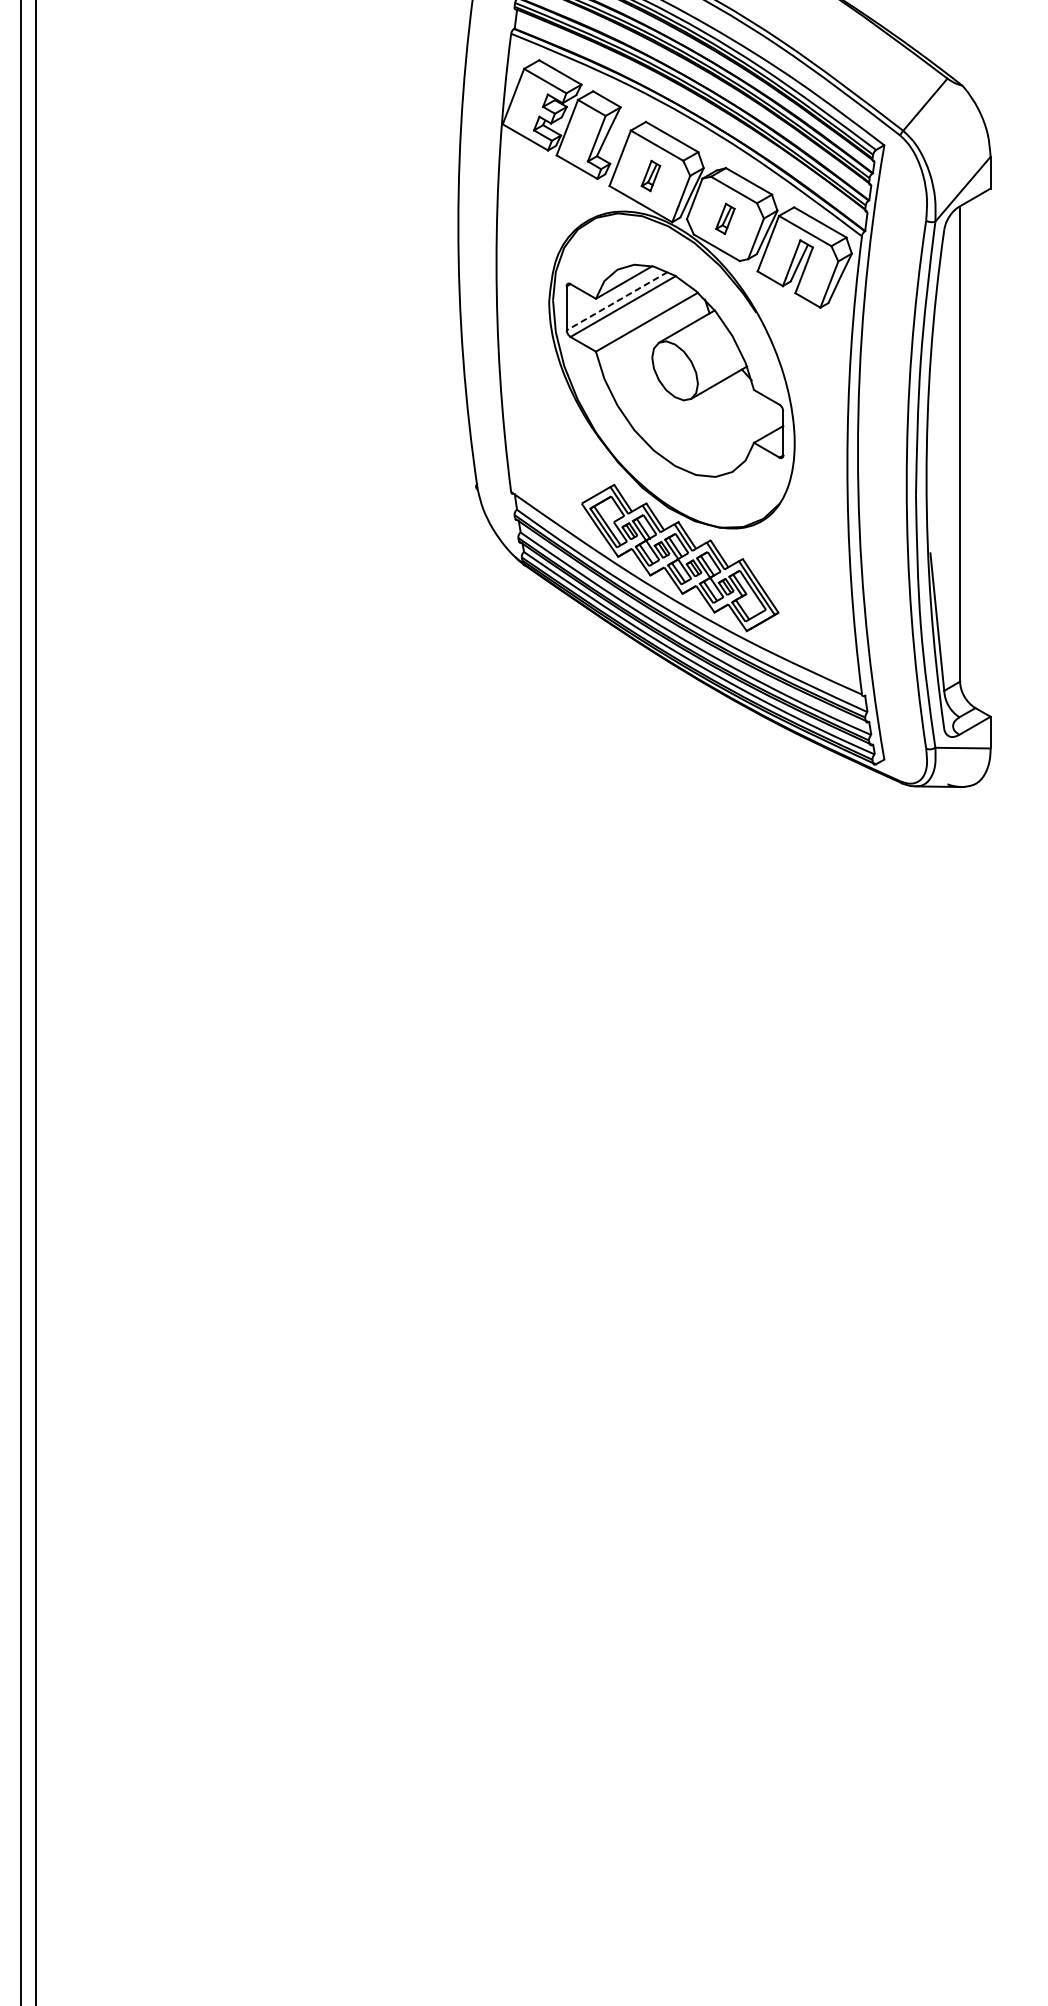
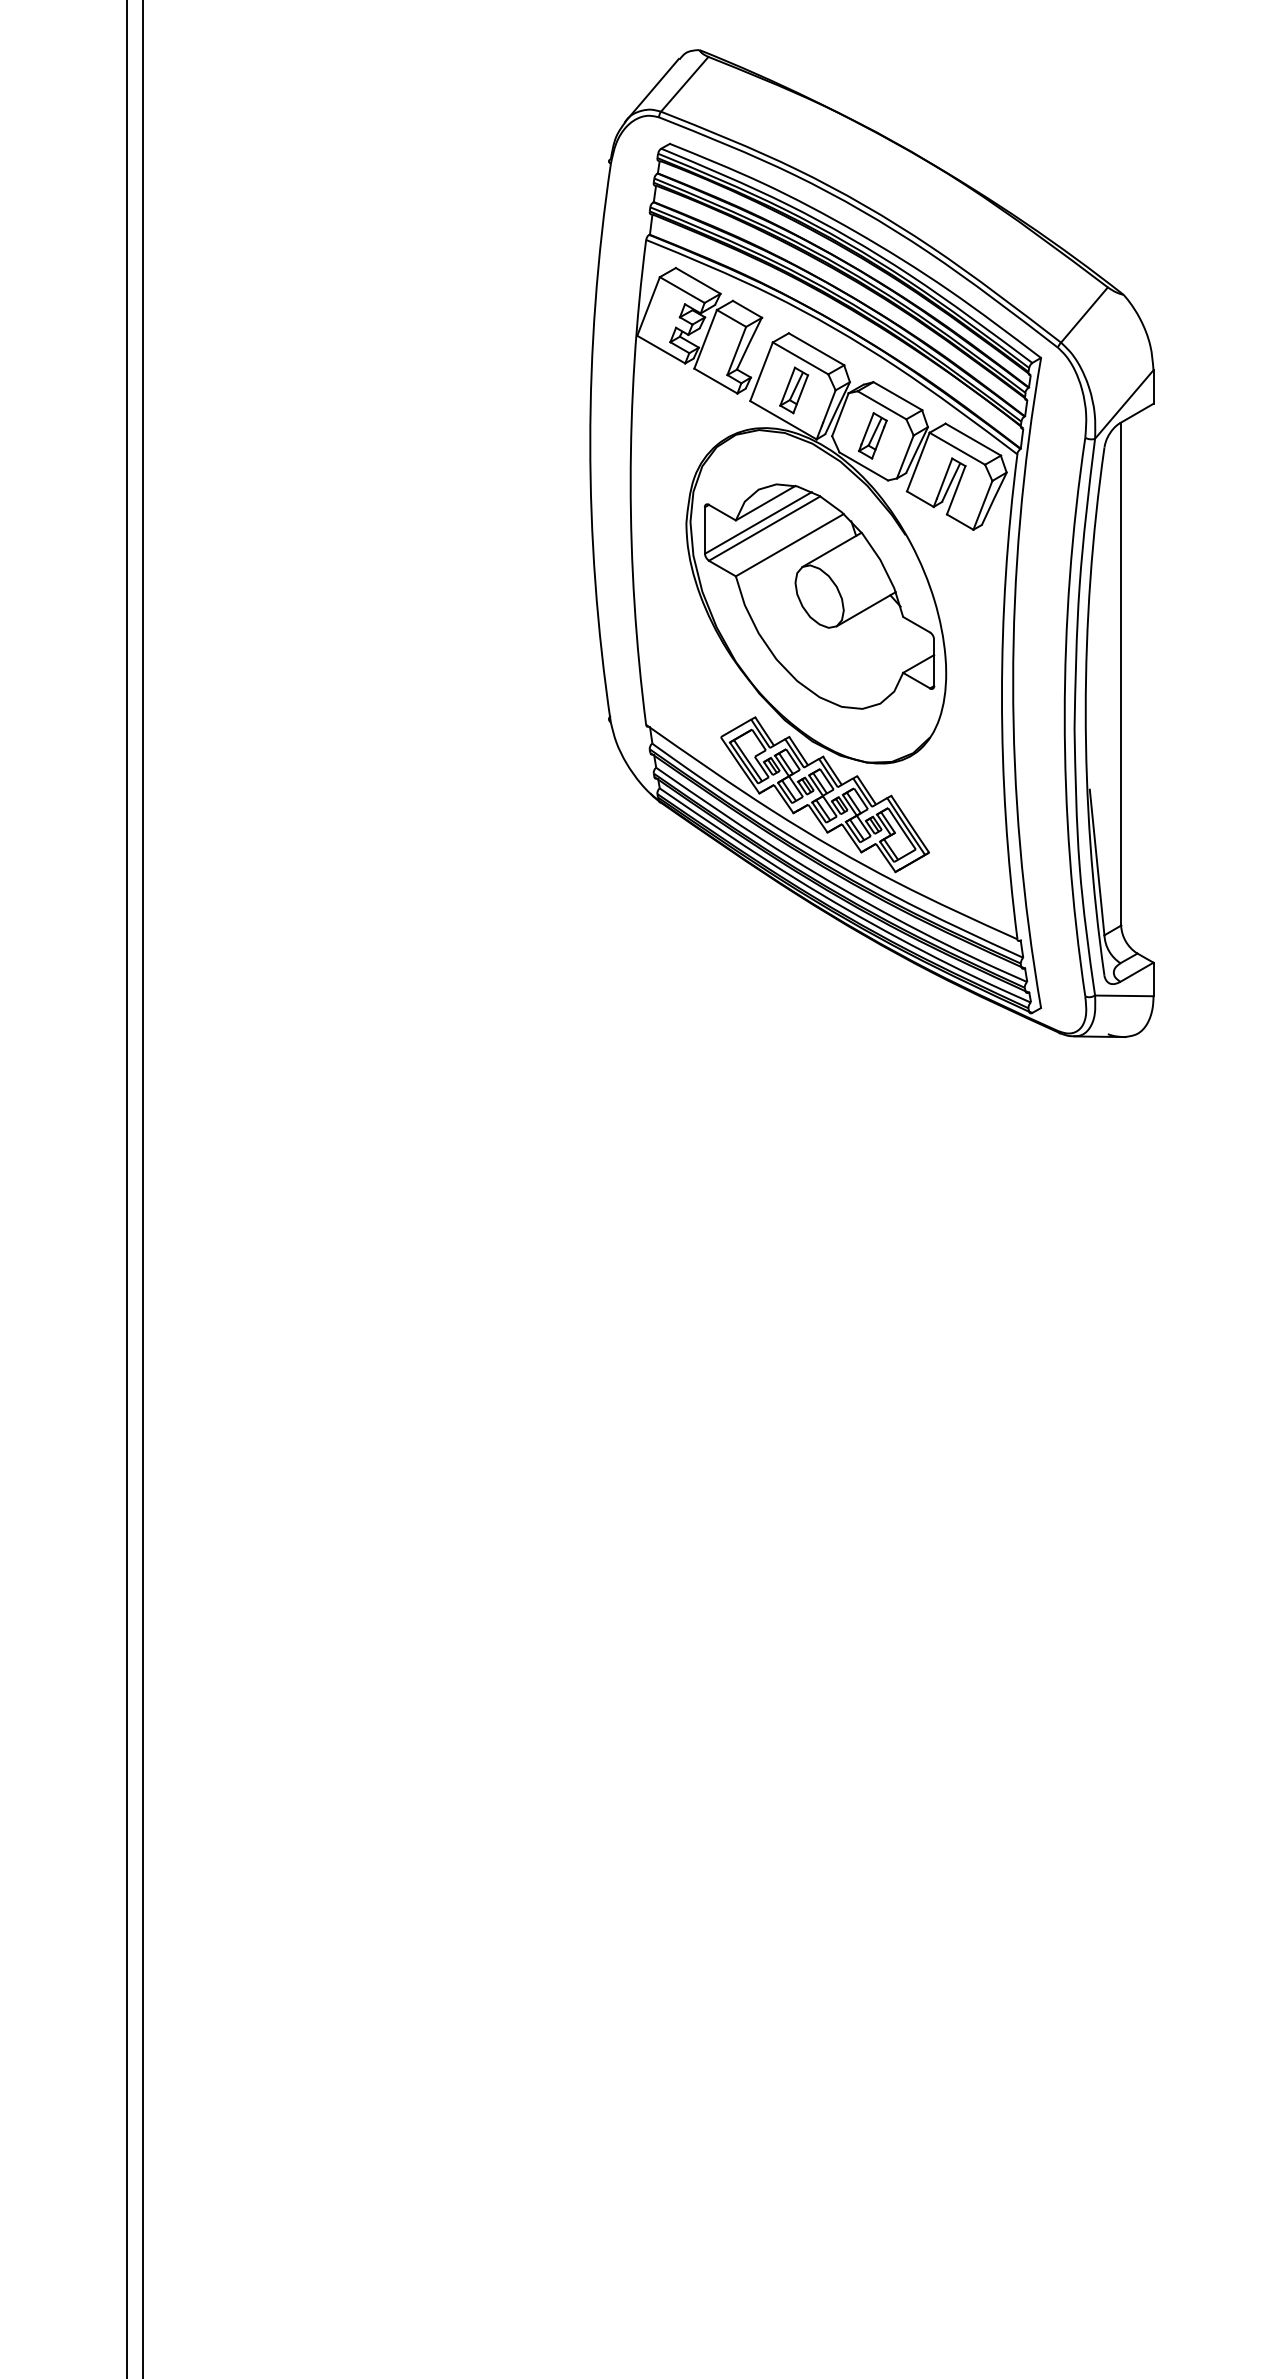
part: (650, 176) -> (793, 390), size x1.43
part: (725, 218) -> (872, 435), size x1.43
line: (617, 300) -> (758, 522), dashed -> solid

